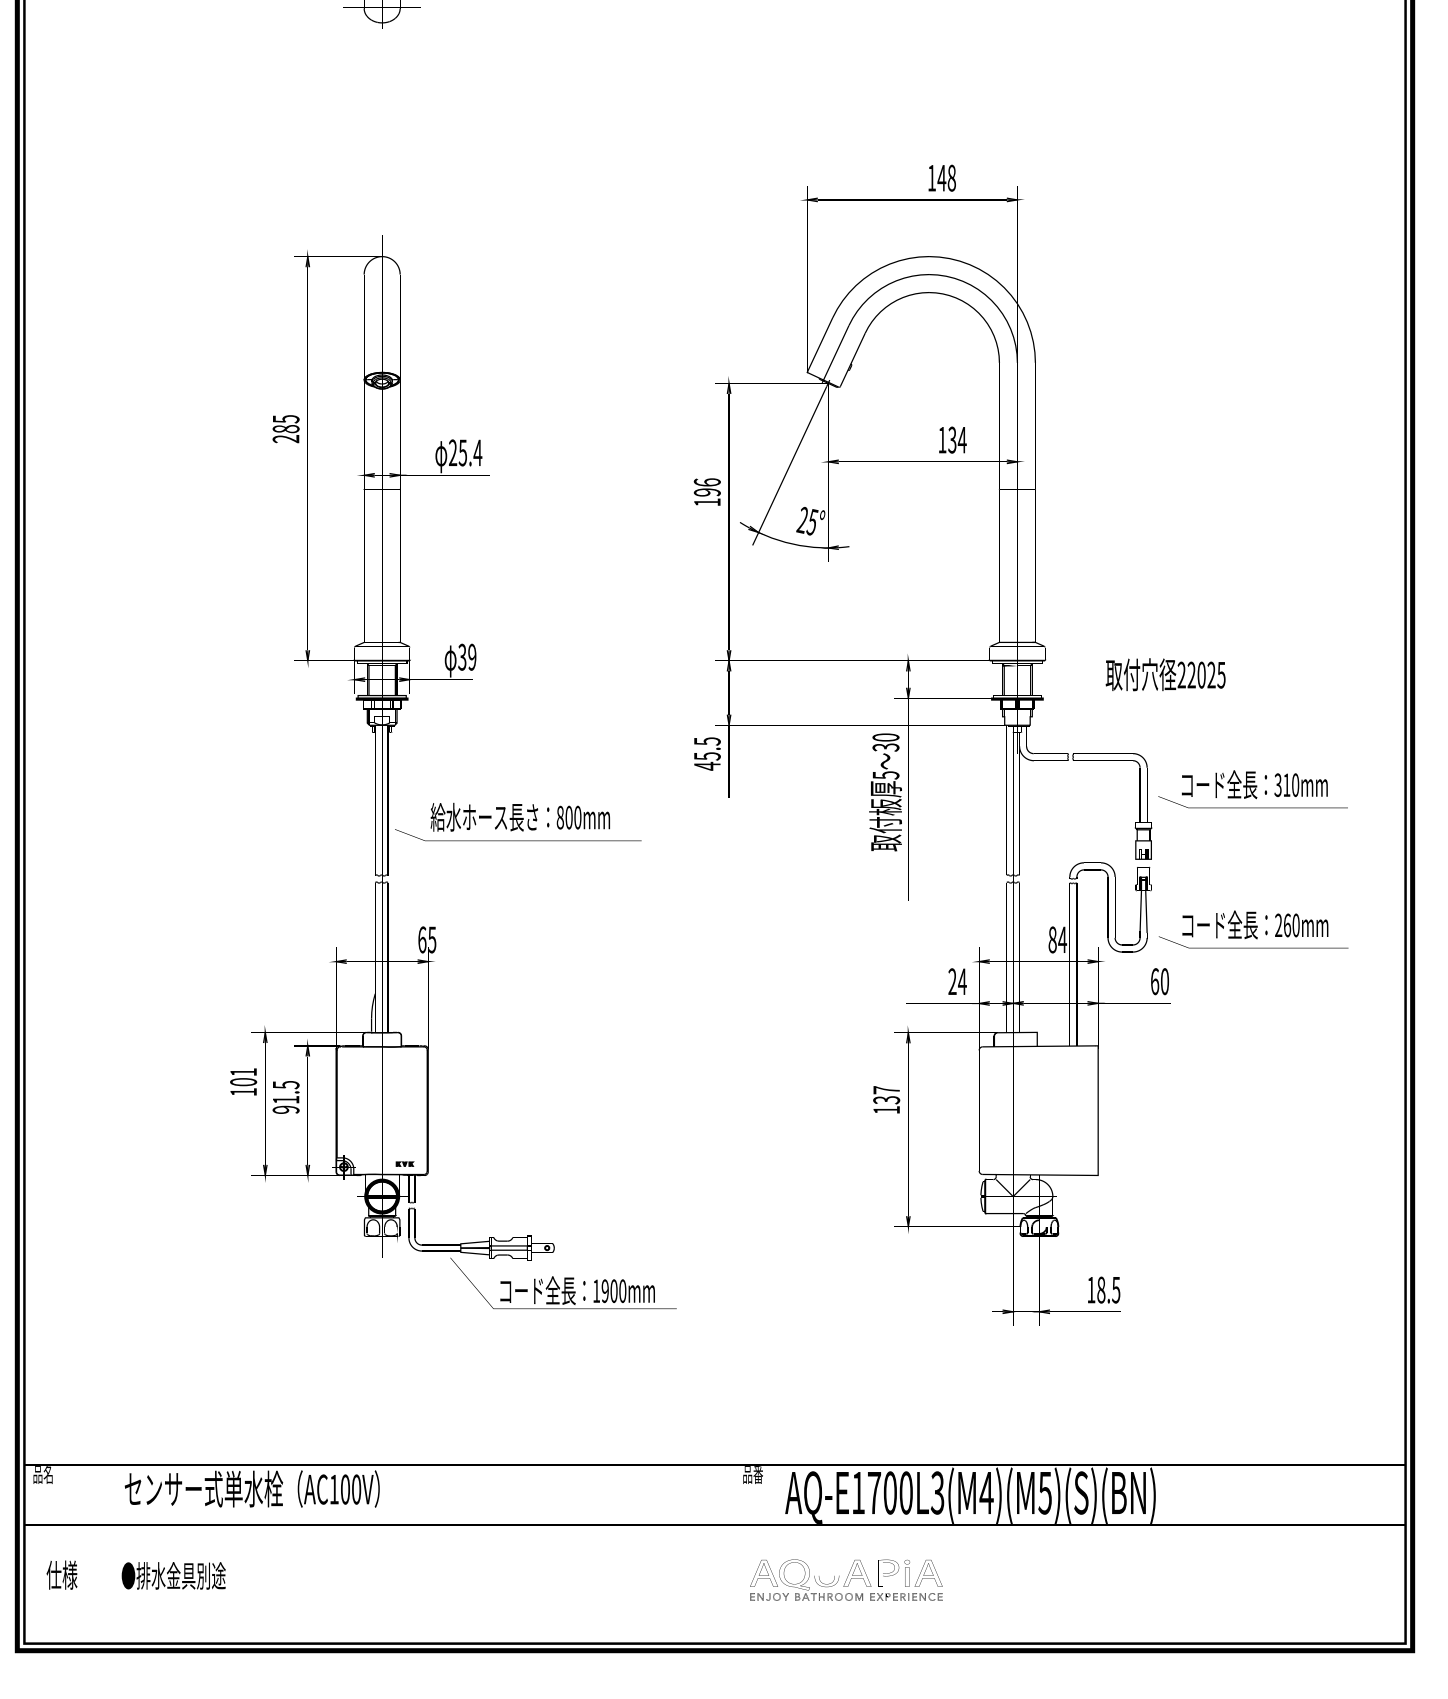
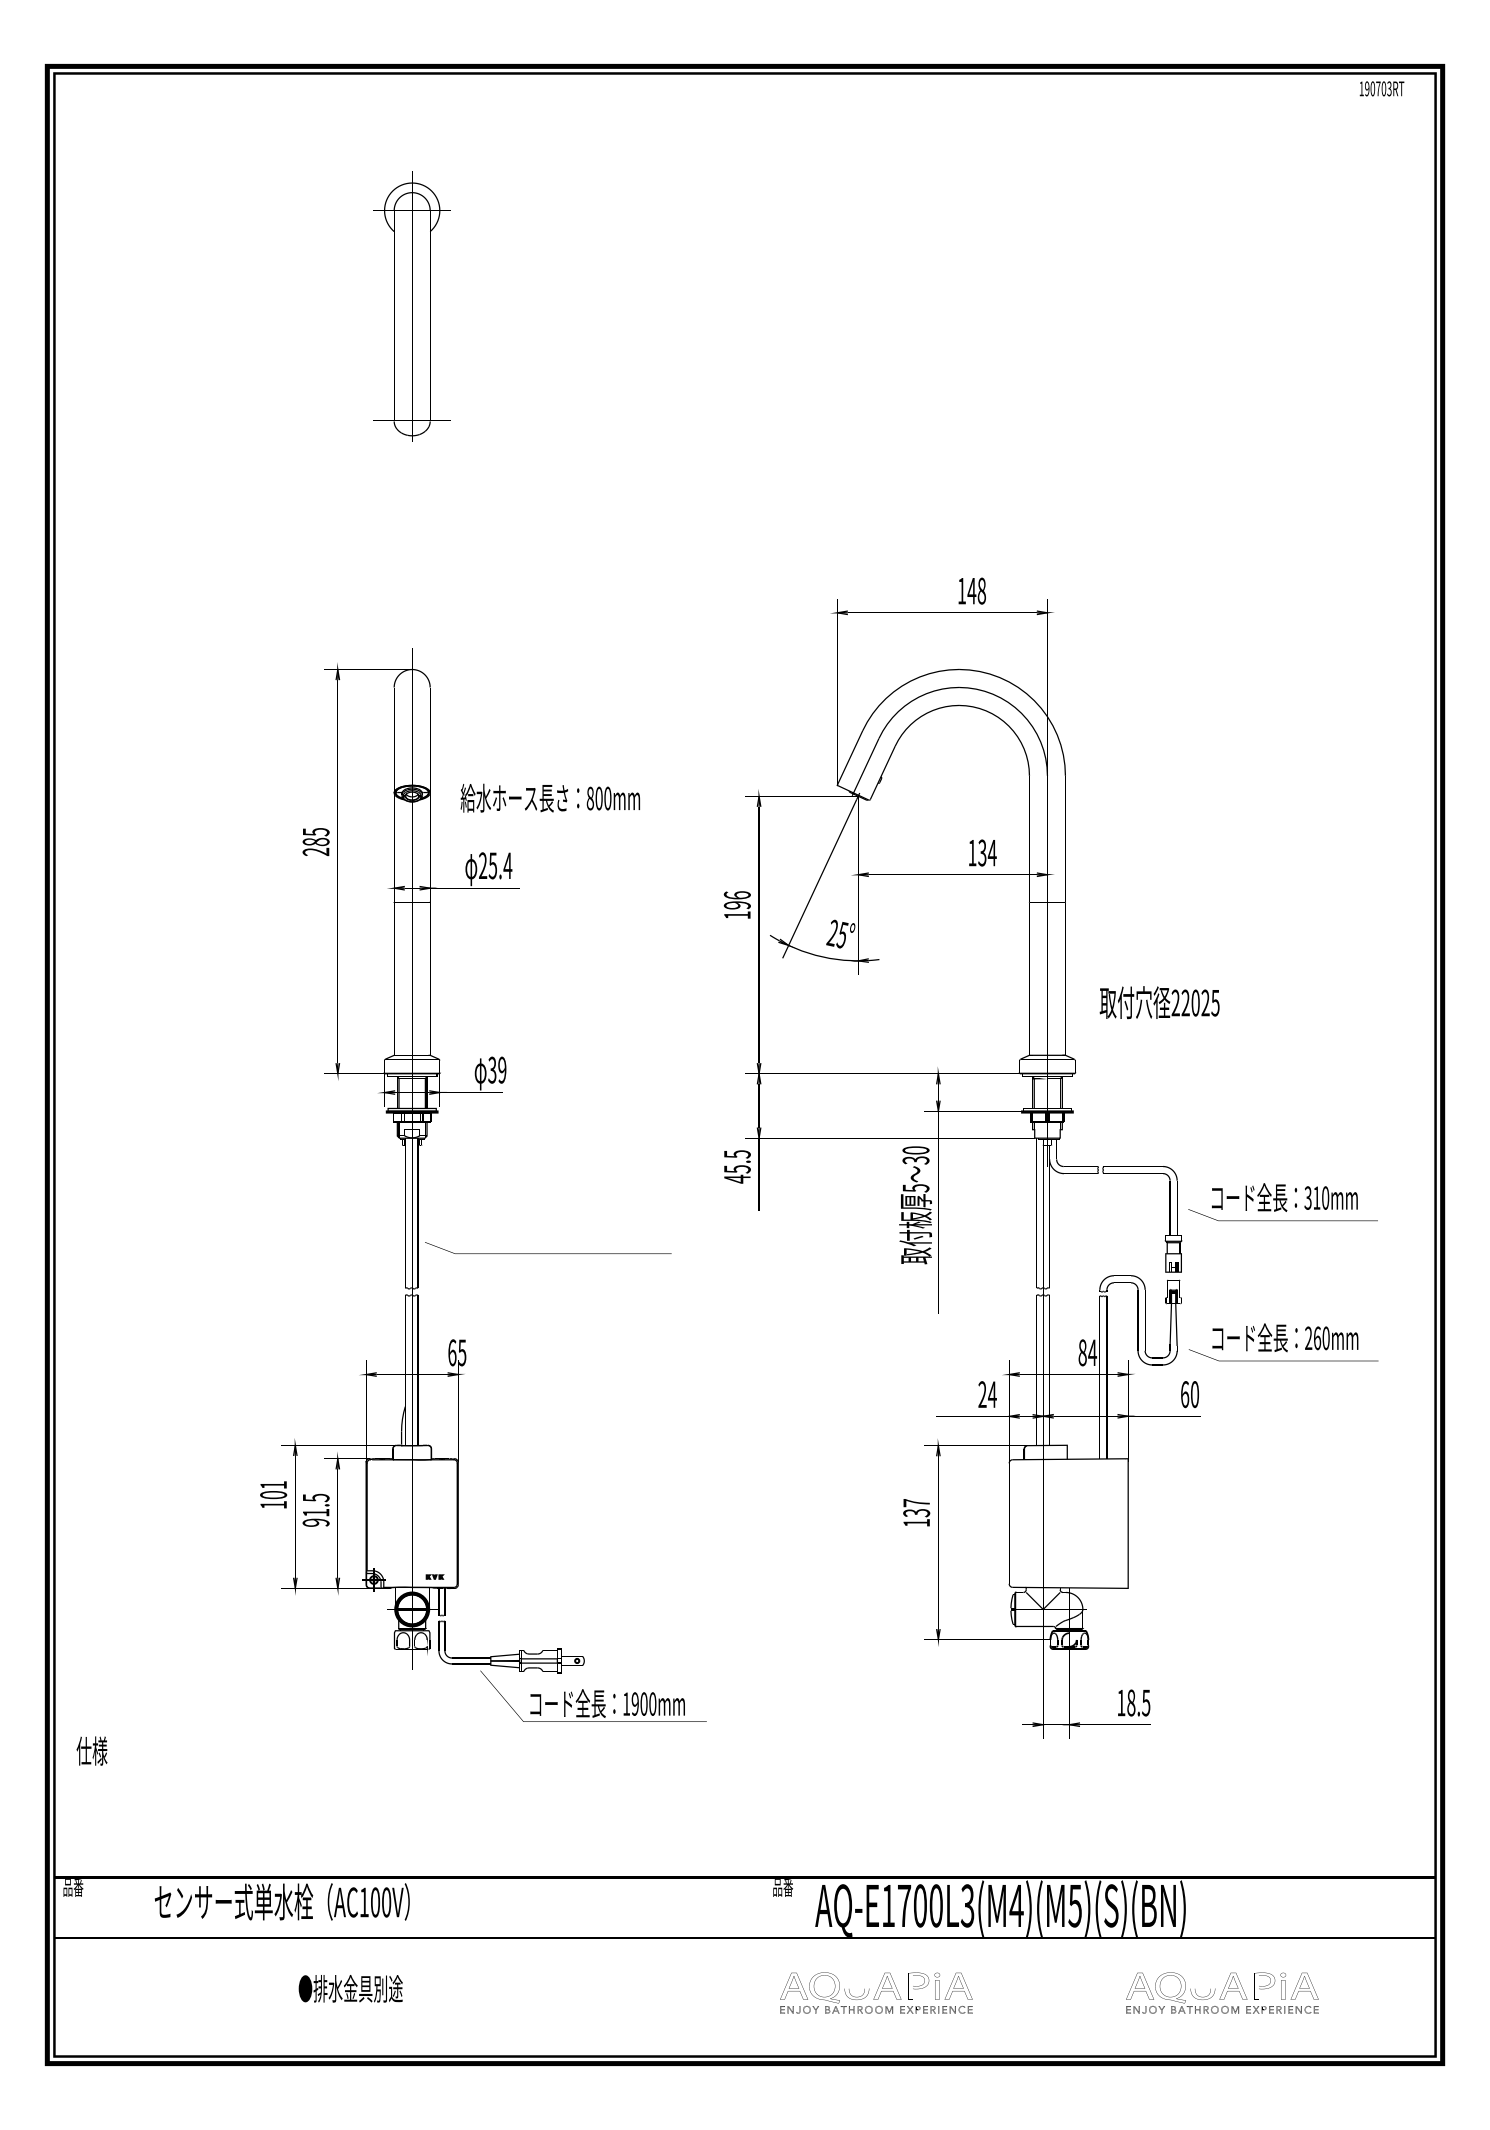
text: (1165, 674) -> (1159, 1002), moved
text: (519, 816) -> (549, 797), moved
text: (48, 1474) -> (78, 1887), 品名 -> 品番
text: (61, 1574) -> (91, 1750), moved
text: (173, 1575) -> (350, 1988), moved
part: (1192, 1579) -> (1222, 1992), added

